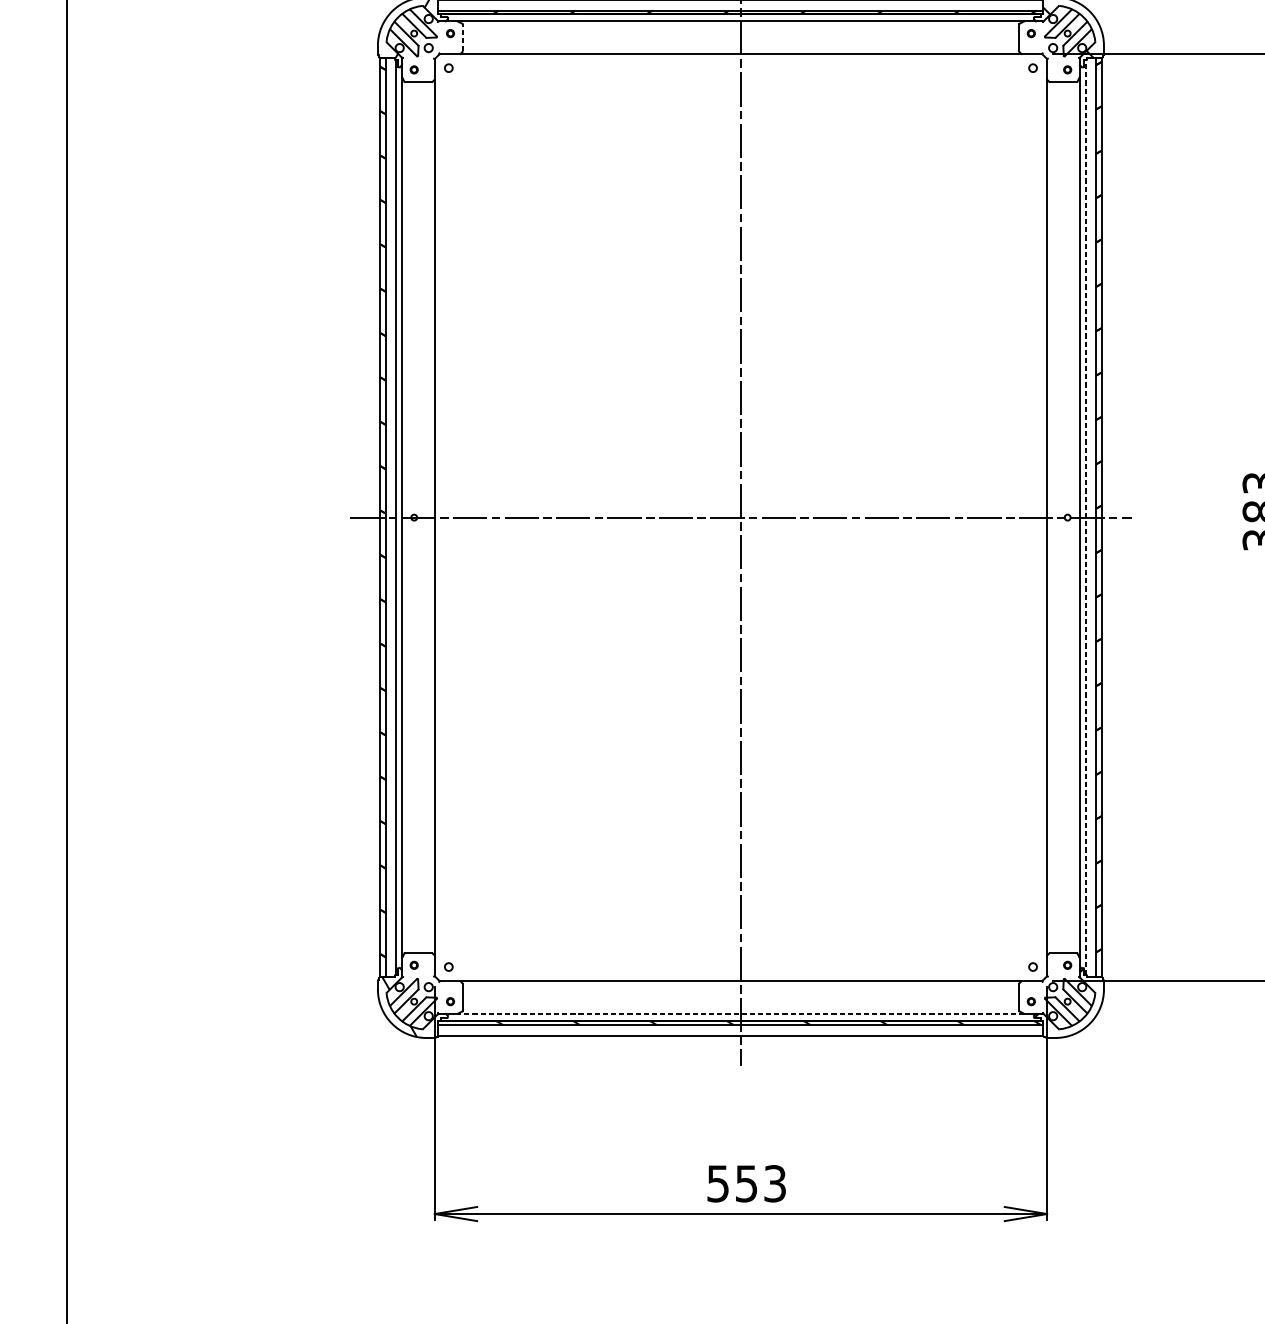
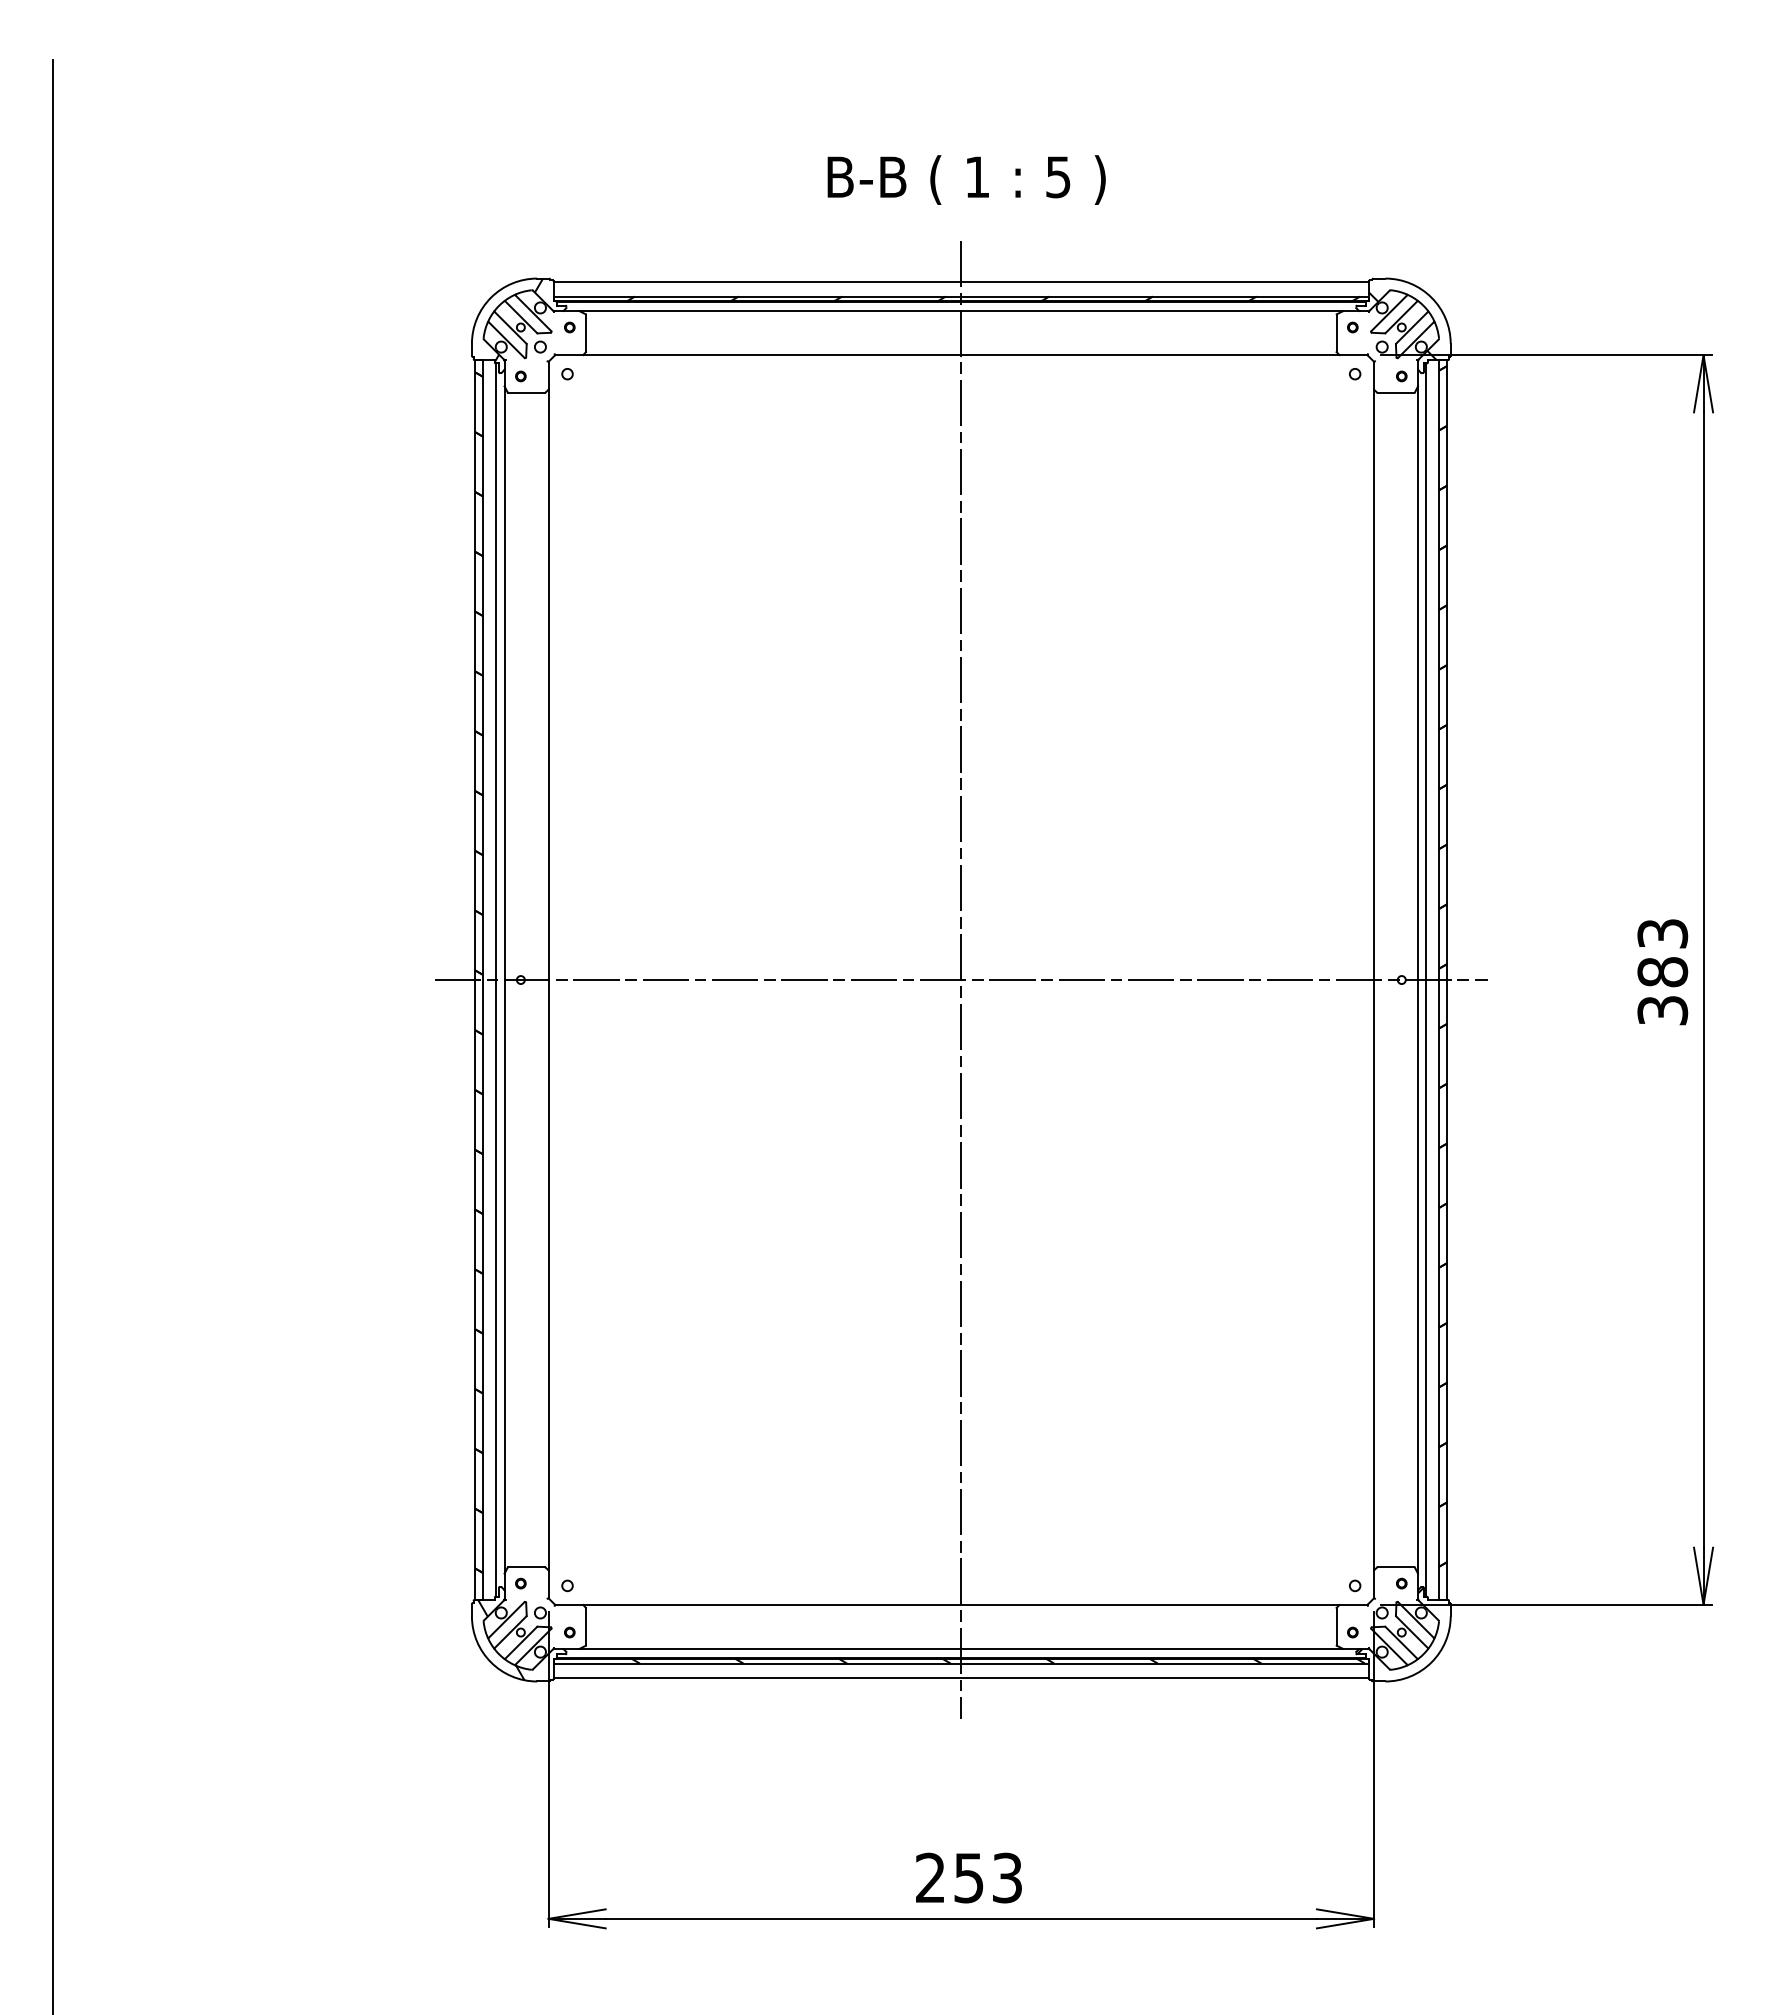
line: (462, 37) -> (586, 332), dashed -> solid
line: (1086, 517) -> (1426, 980), dashed -> solid
line: (741, 1013) -> (961, 1648), dashed -> solid
text: (718, 1183) -> (930, 1877), 553 -> 253

